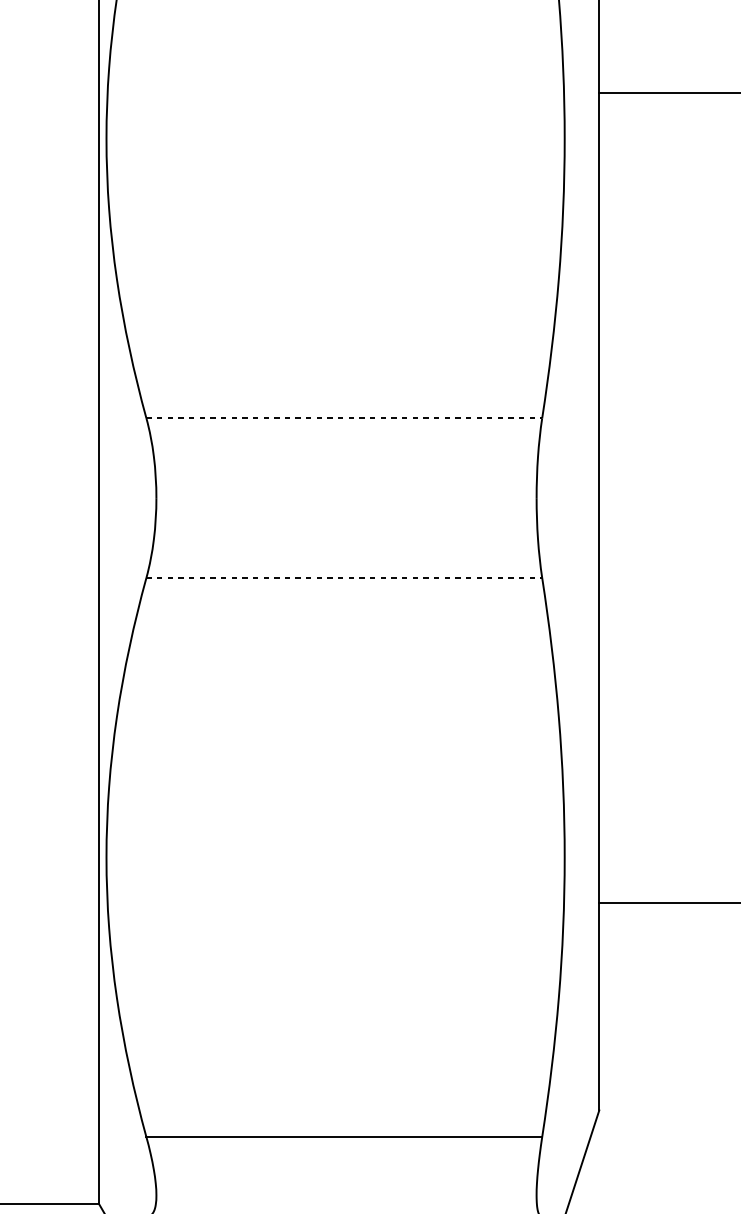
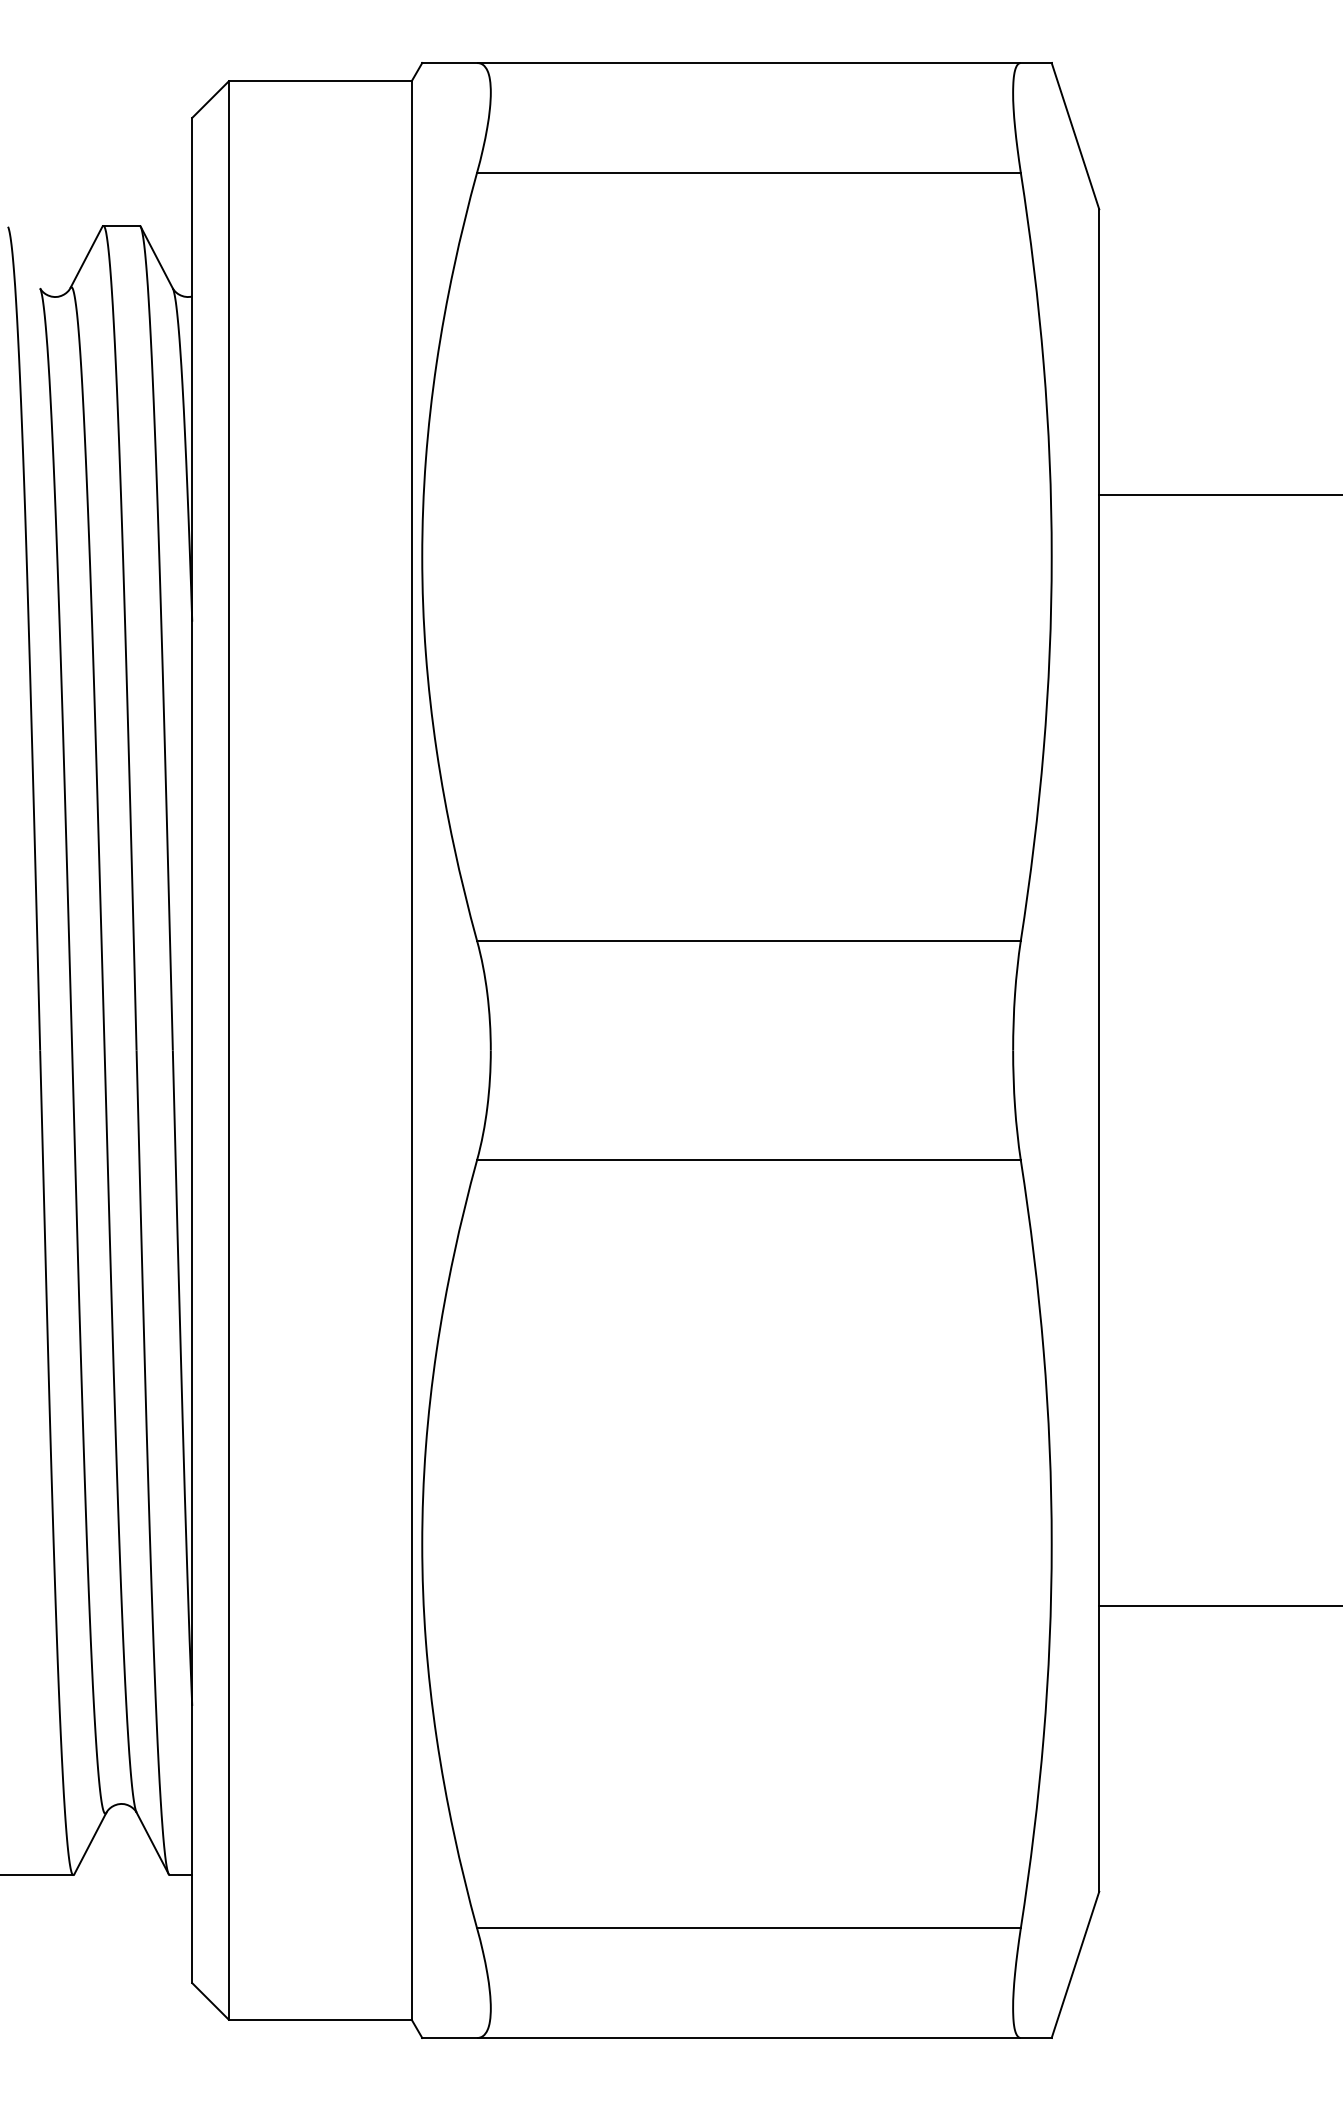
line: (343, 418) -> (748, 940), dashed -> solid
line: (343, 578) -> (748, 1160), dashed -> solid

